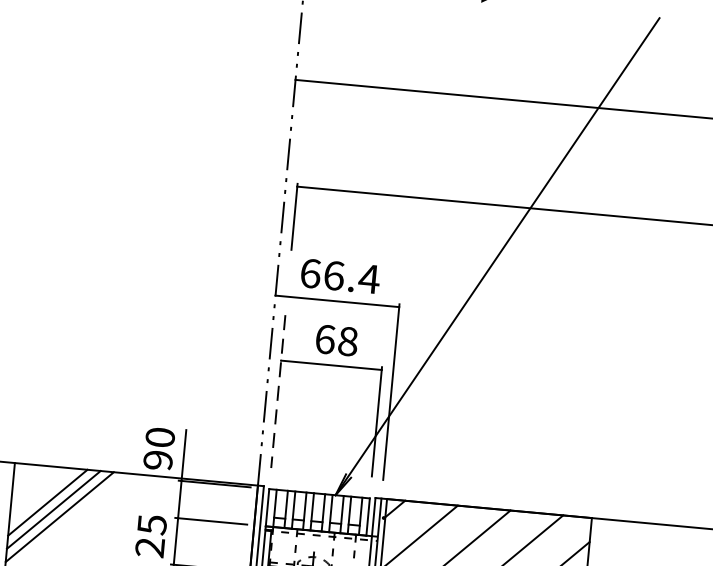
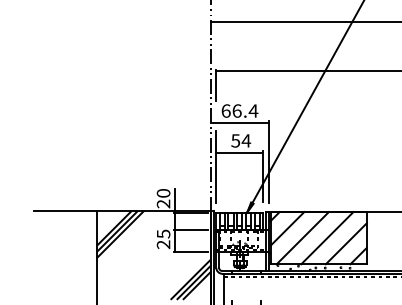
text: (337, 339) -> (241, 140), 68 -> 54
line: (278, 392) -> (216, 167), dashed -> solid
text: (158, 459) -> (163, 203), 90 -> 20

